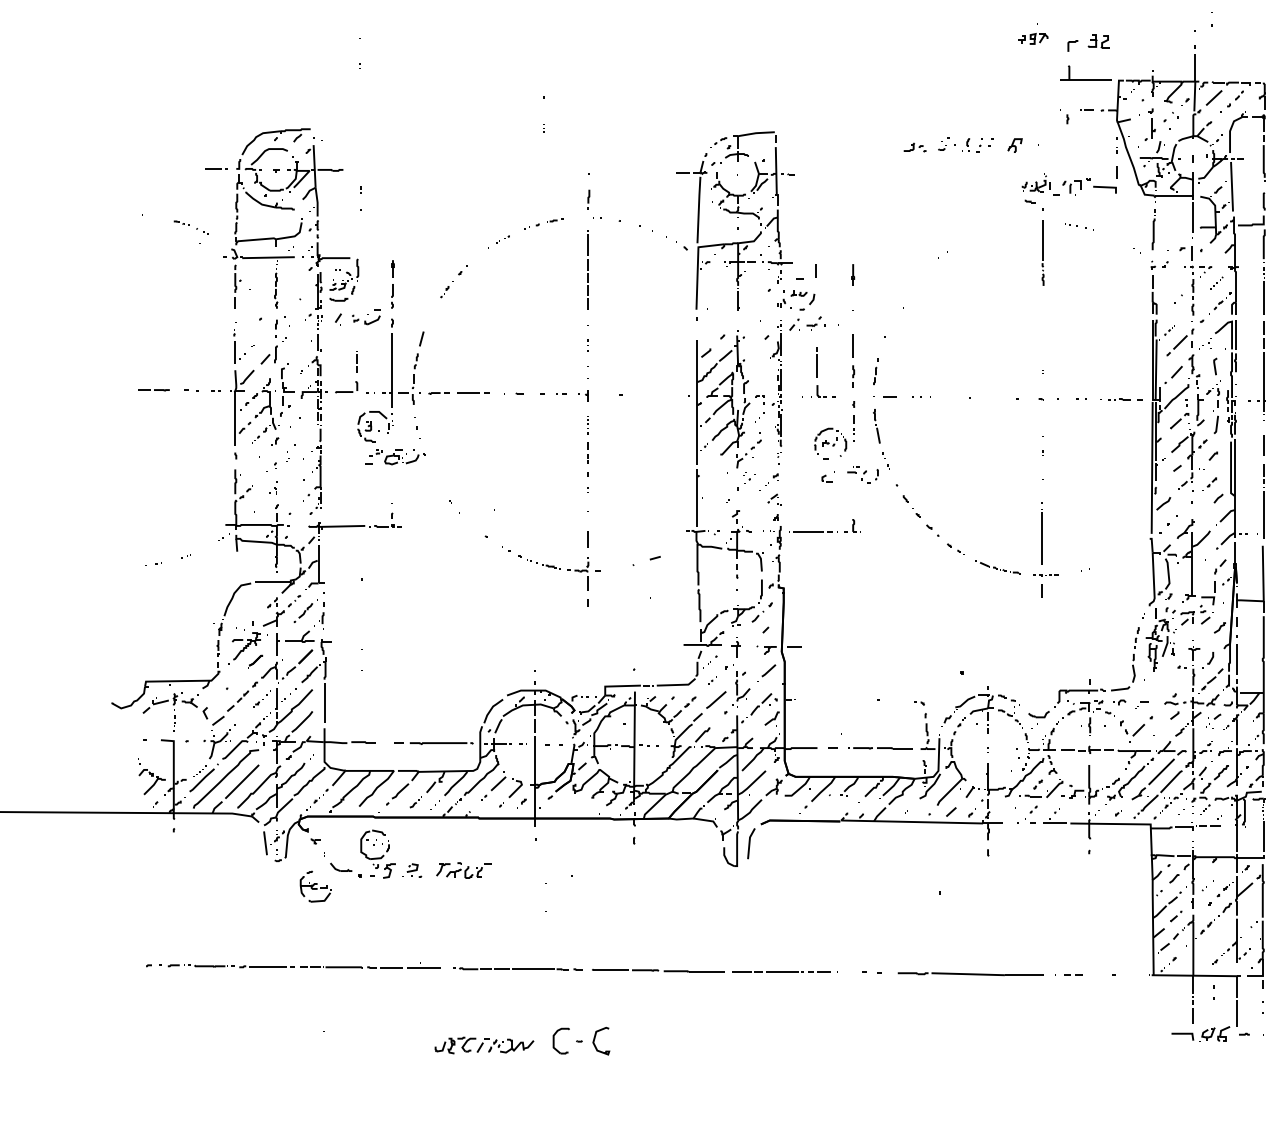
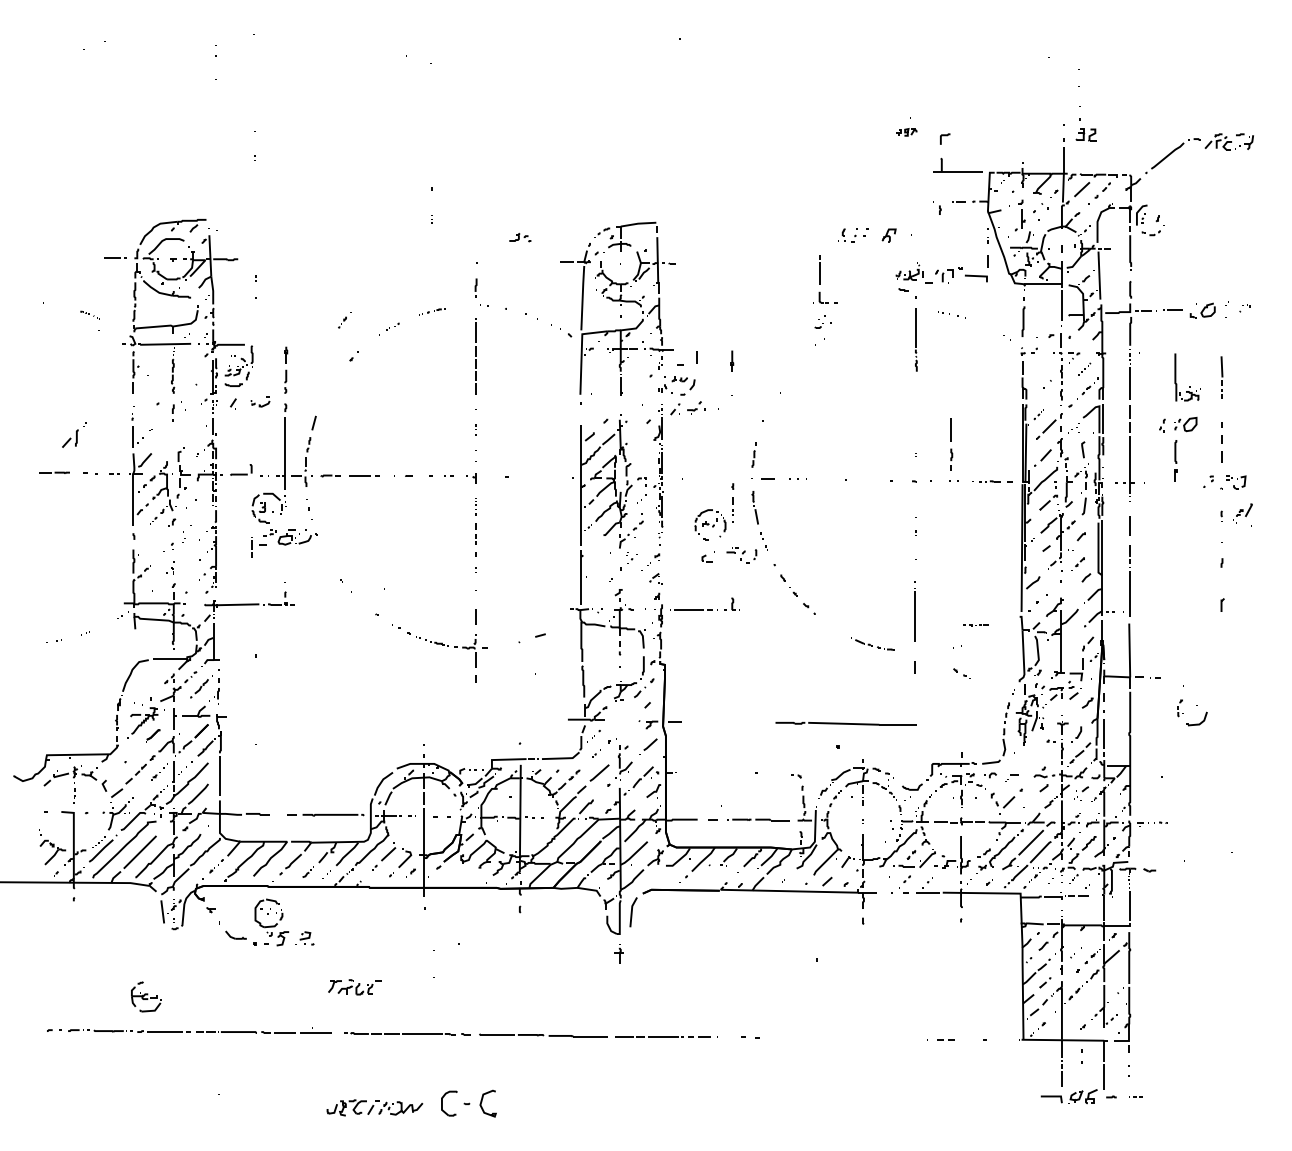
part: (1032, 39) -> (906, 132), size x0.7
part: (1097, 41) -> (1085, 134), moved
part: (946, 143) -> (822, 321), moved
part: (915, 147) -> (520, 237), moved
part: (543, 223) -> (432, 311), size x0.7
part: (189, 227) -> (89, 315), size x0.6
part: (446, 289) -> (344, 320), moved
part: (366, 316) -> (260, 401), size x0.7
part: (273, 350) -> (74, 434), moved
part: (853, 361) -> (951, 444), moved
line: (357, 362) -> (251, 547), moved
part: (823, 372) -> (825, 279), moved
part: (955, 548) -> (961, 673), moved
part: (1045, 574) -> (975, 625), moved
part: (735, 646) -> (618, 953), moved
part: (463, 870) -> (354, 987), moved
part: (315, 886) -> (146, 996), moved
part: (970, 973) -> (845, 723), moved

